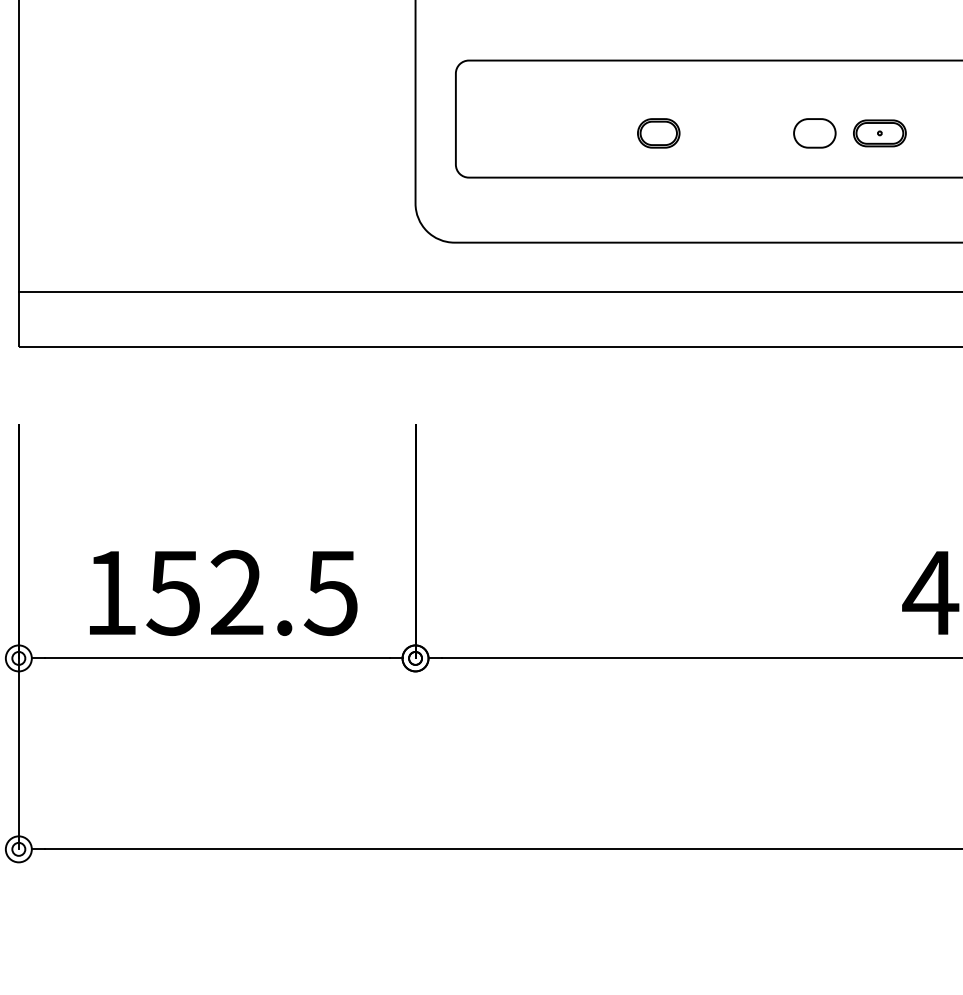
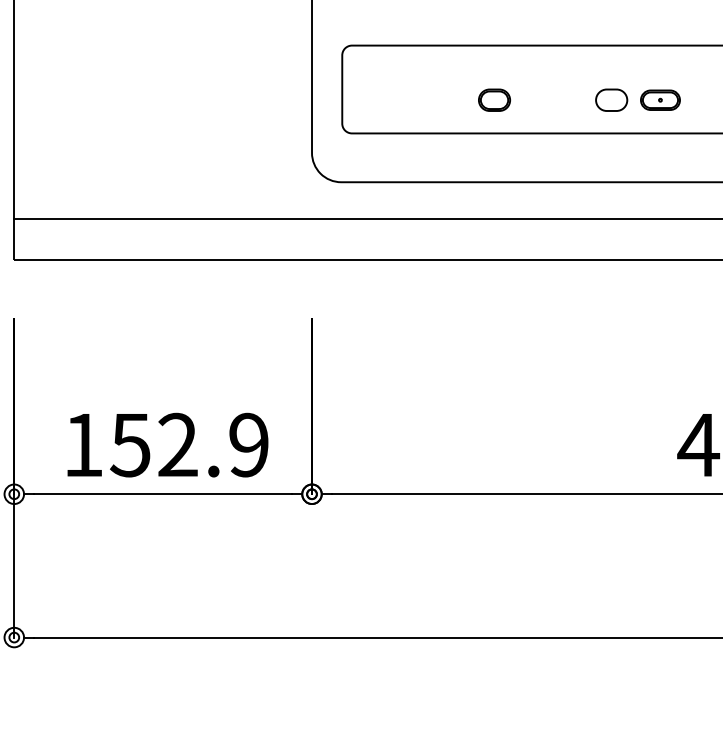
text: (330, 592) -> (248, 444), 152.5 -> 152.9

